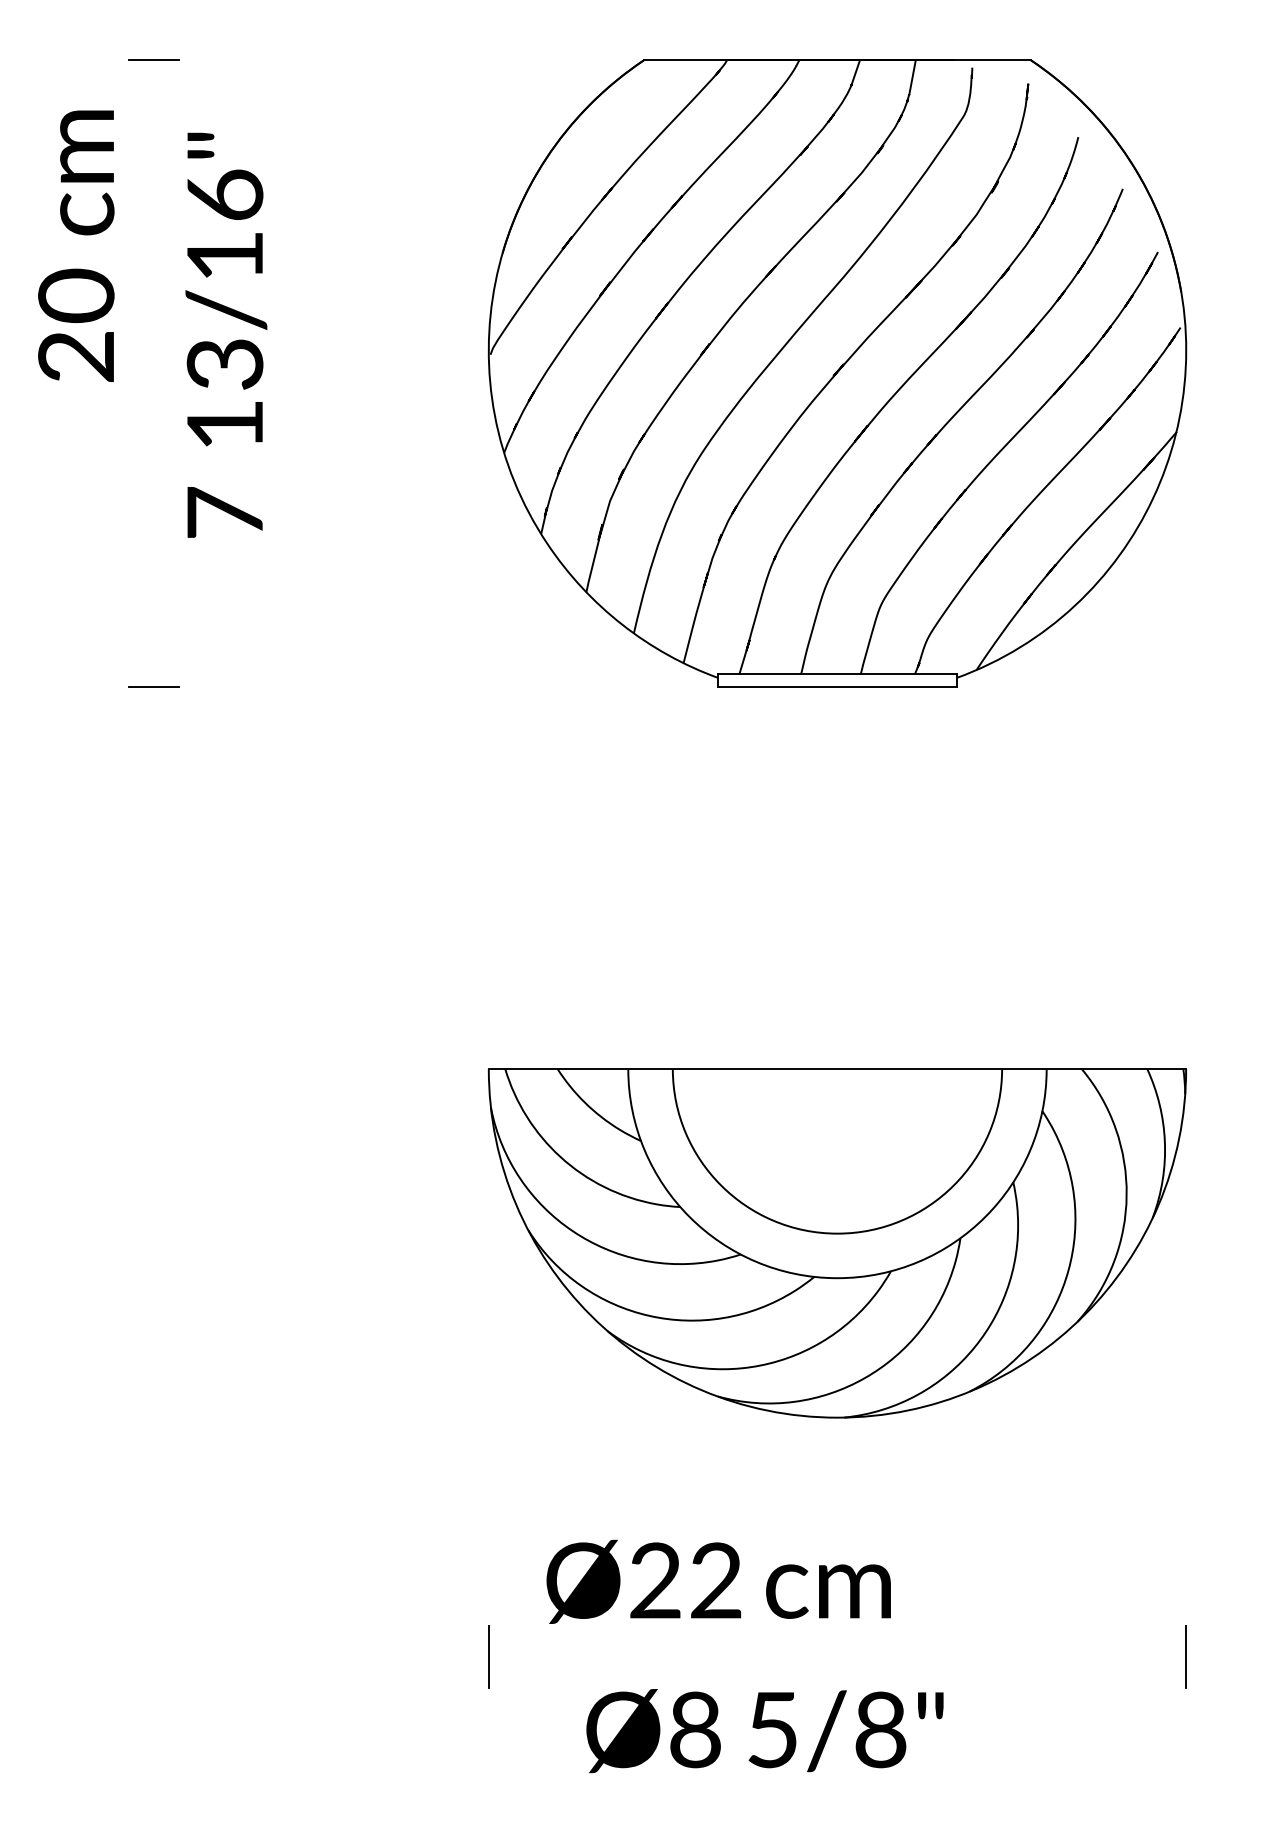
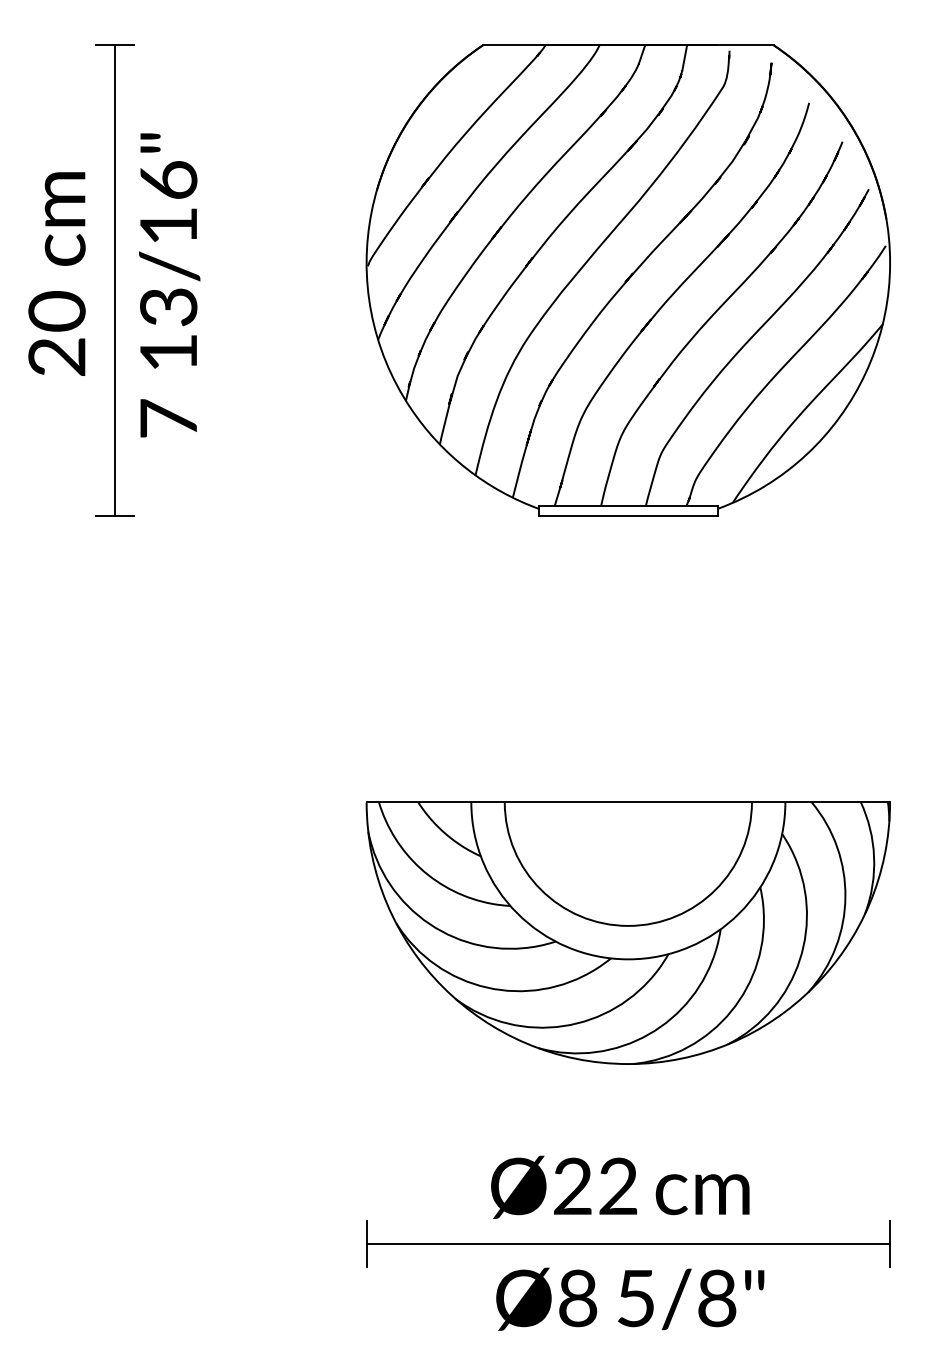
text: (76, 245) -> (57, 273), moved
text: (226, 334) -> (169, 284), moved
line: (154, 373) -> (115, 280), added
text: (718, 1581) -> (620, 1187), moved
line: (837, 1657) -> (628, 1244), added
text: (764, 1731) -> (629, 1299), moved

